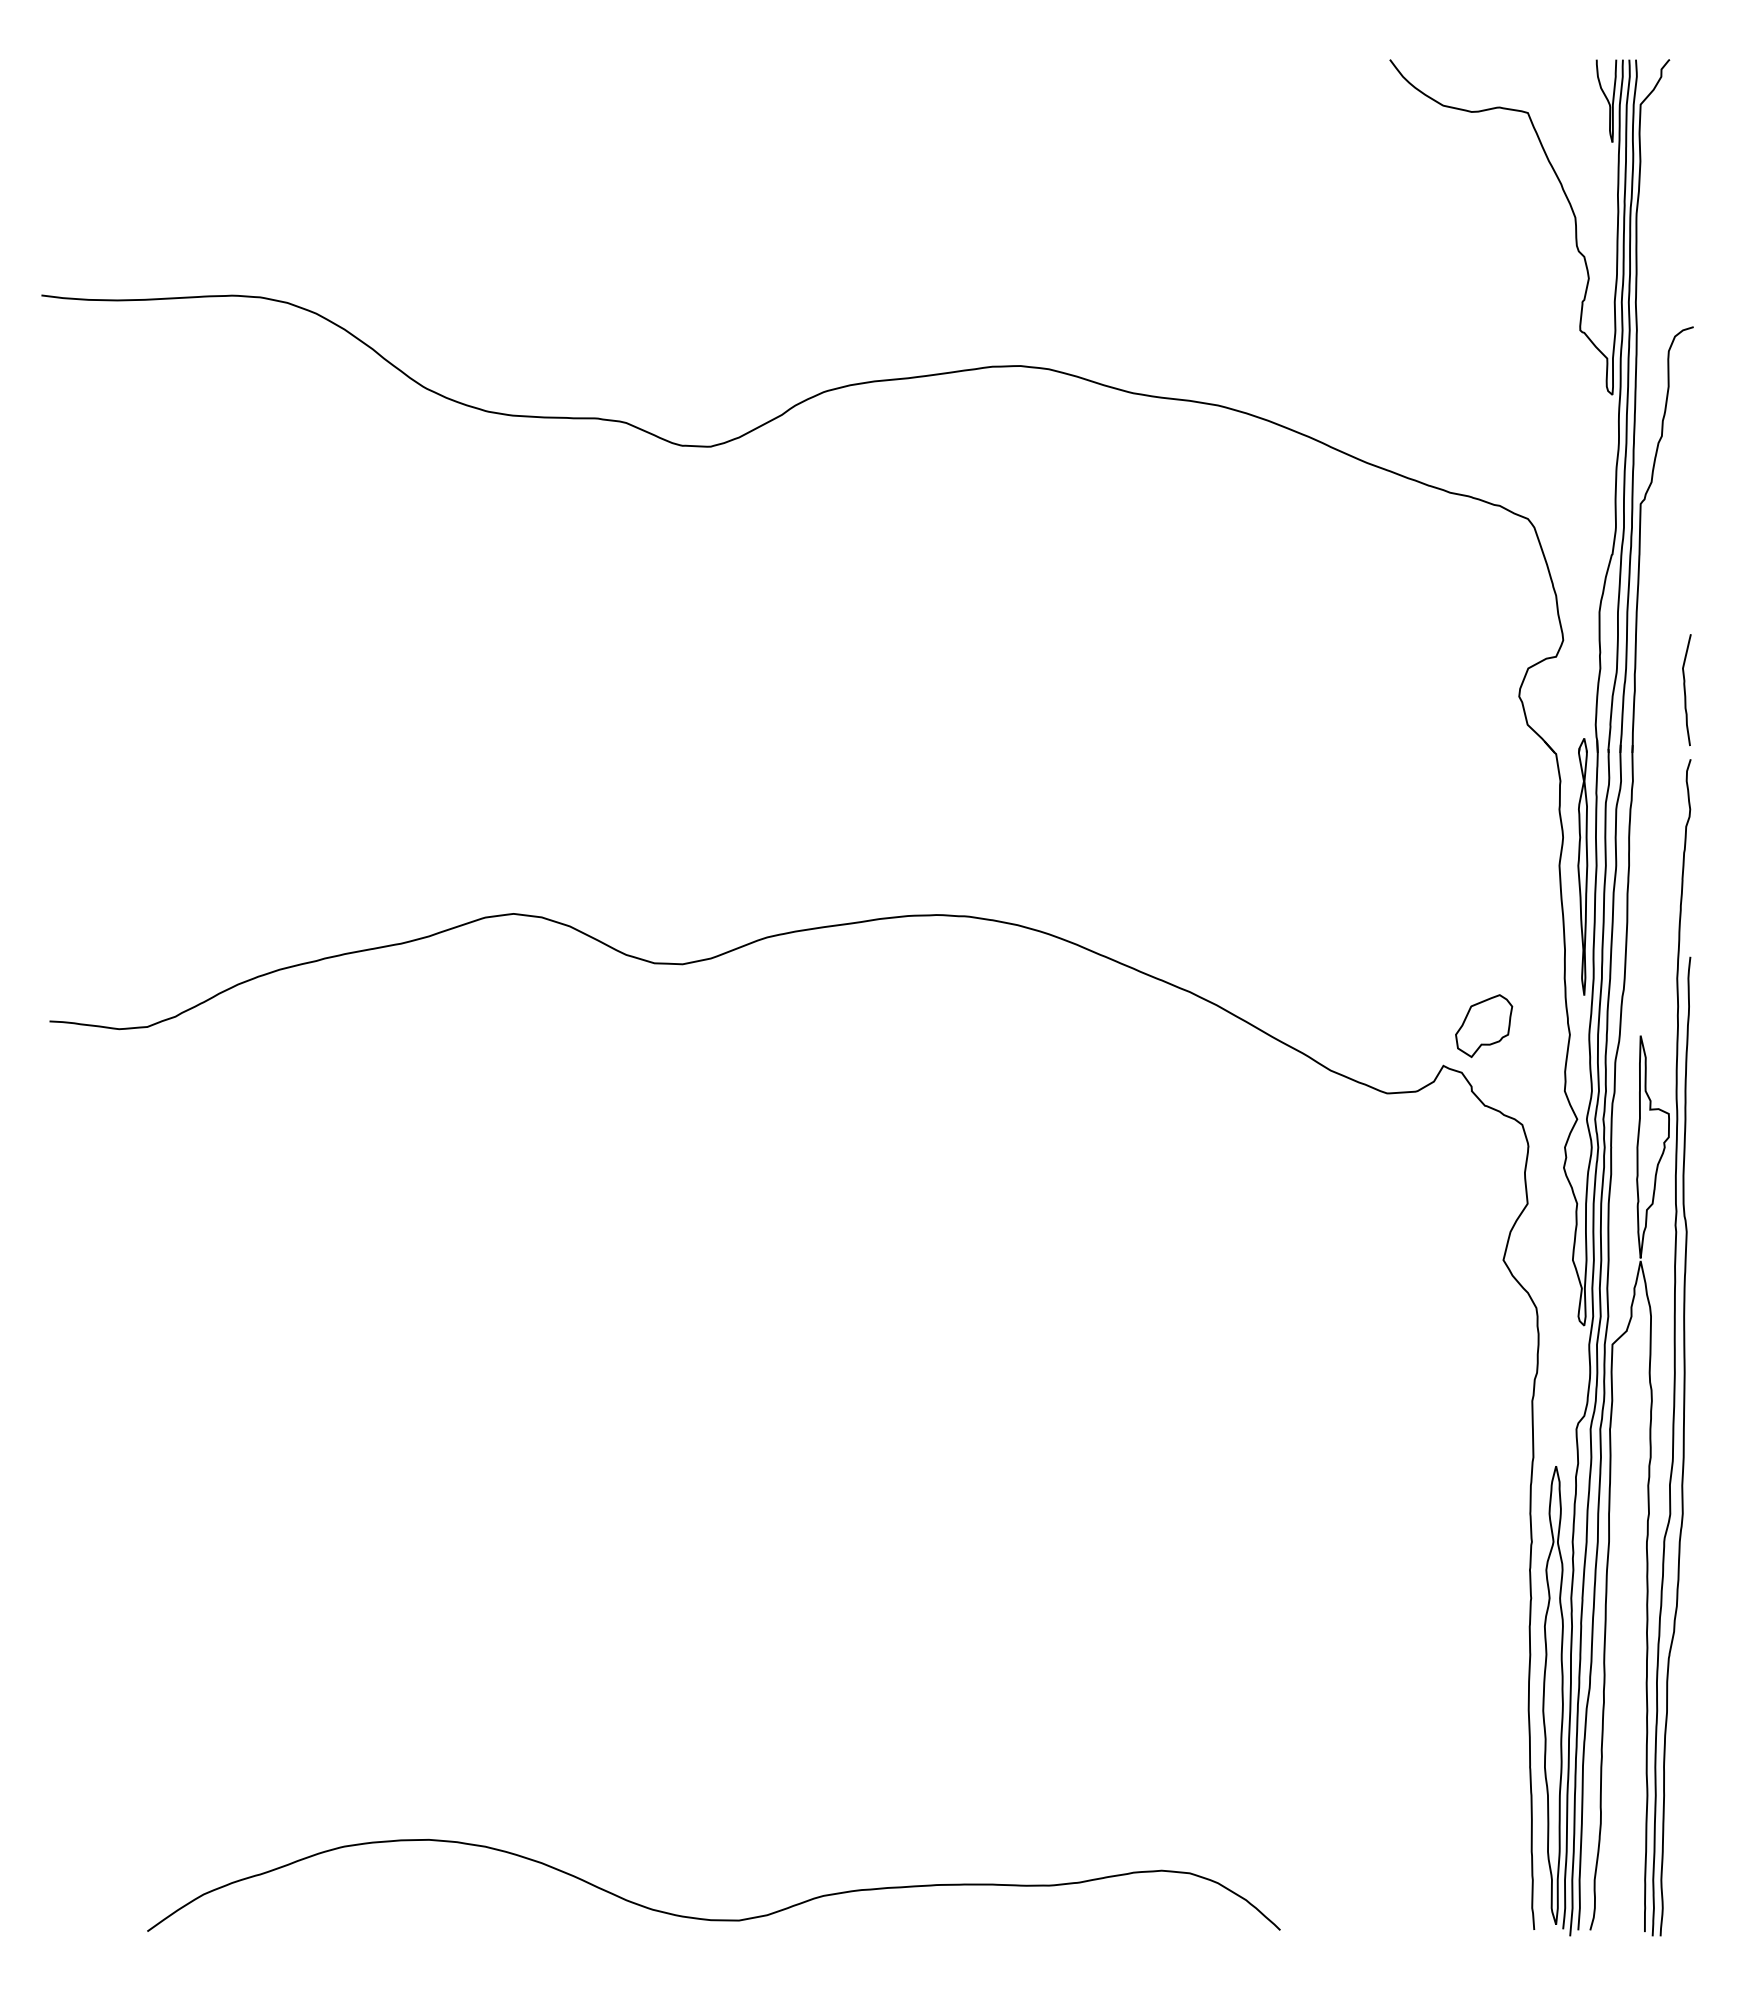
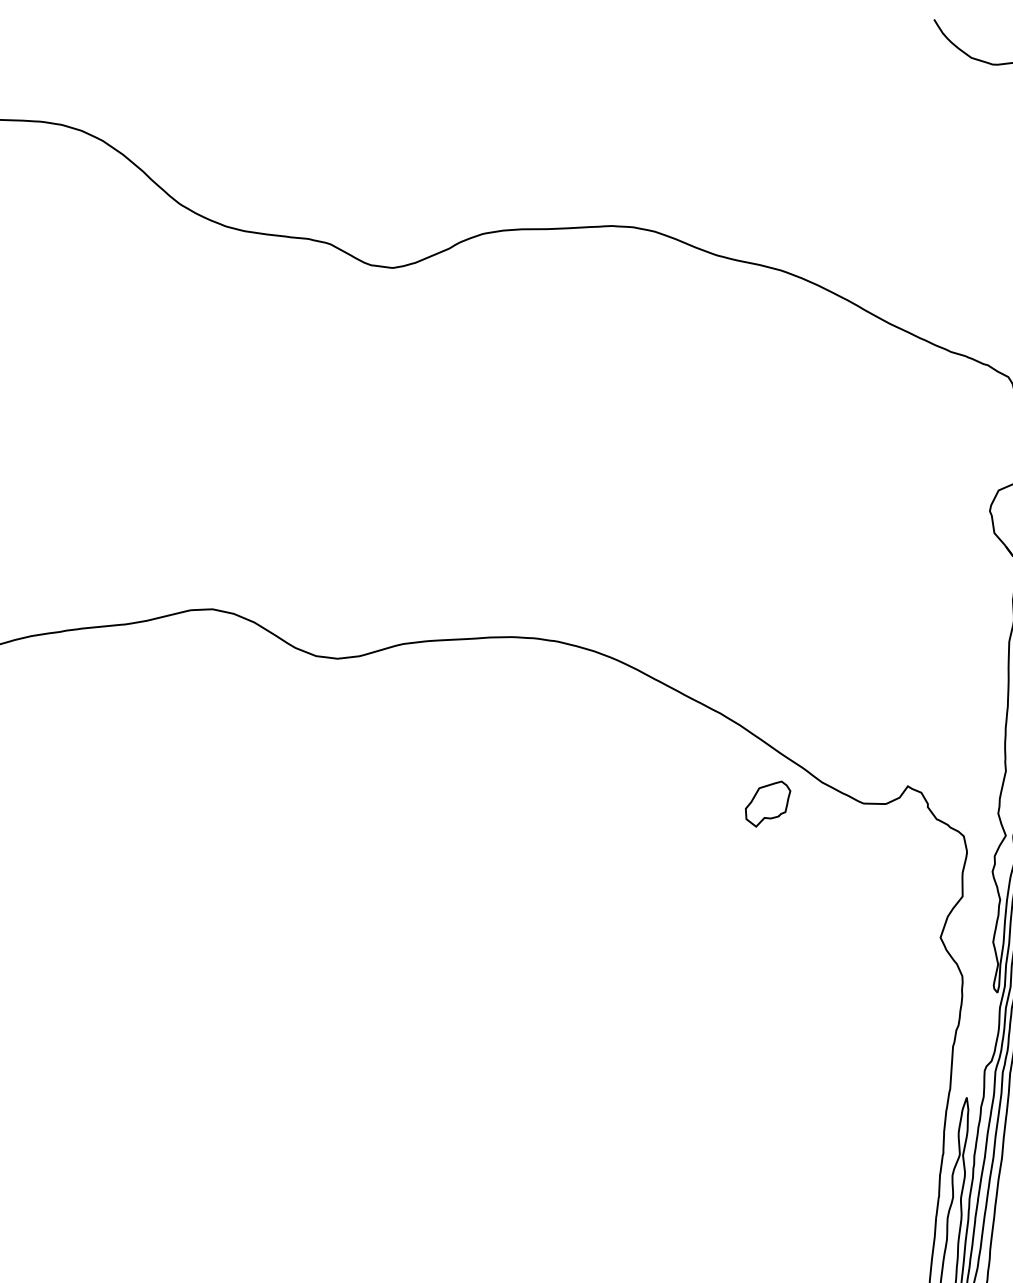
part: (1484, 1026) -> (768, 804), moved

